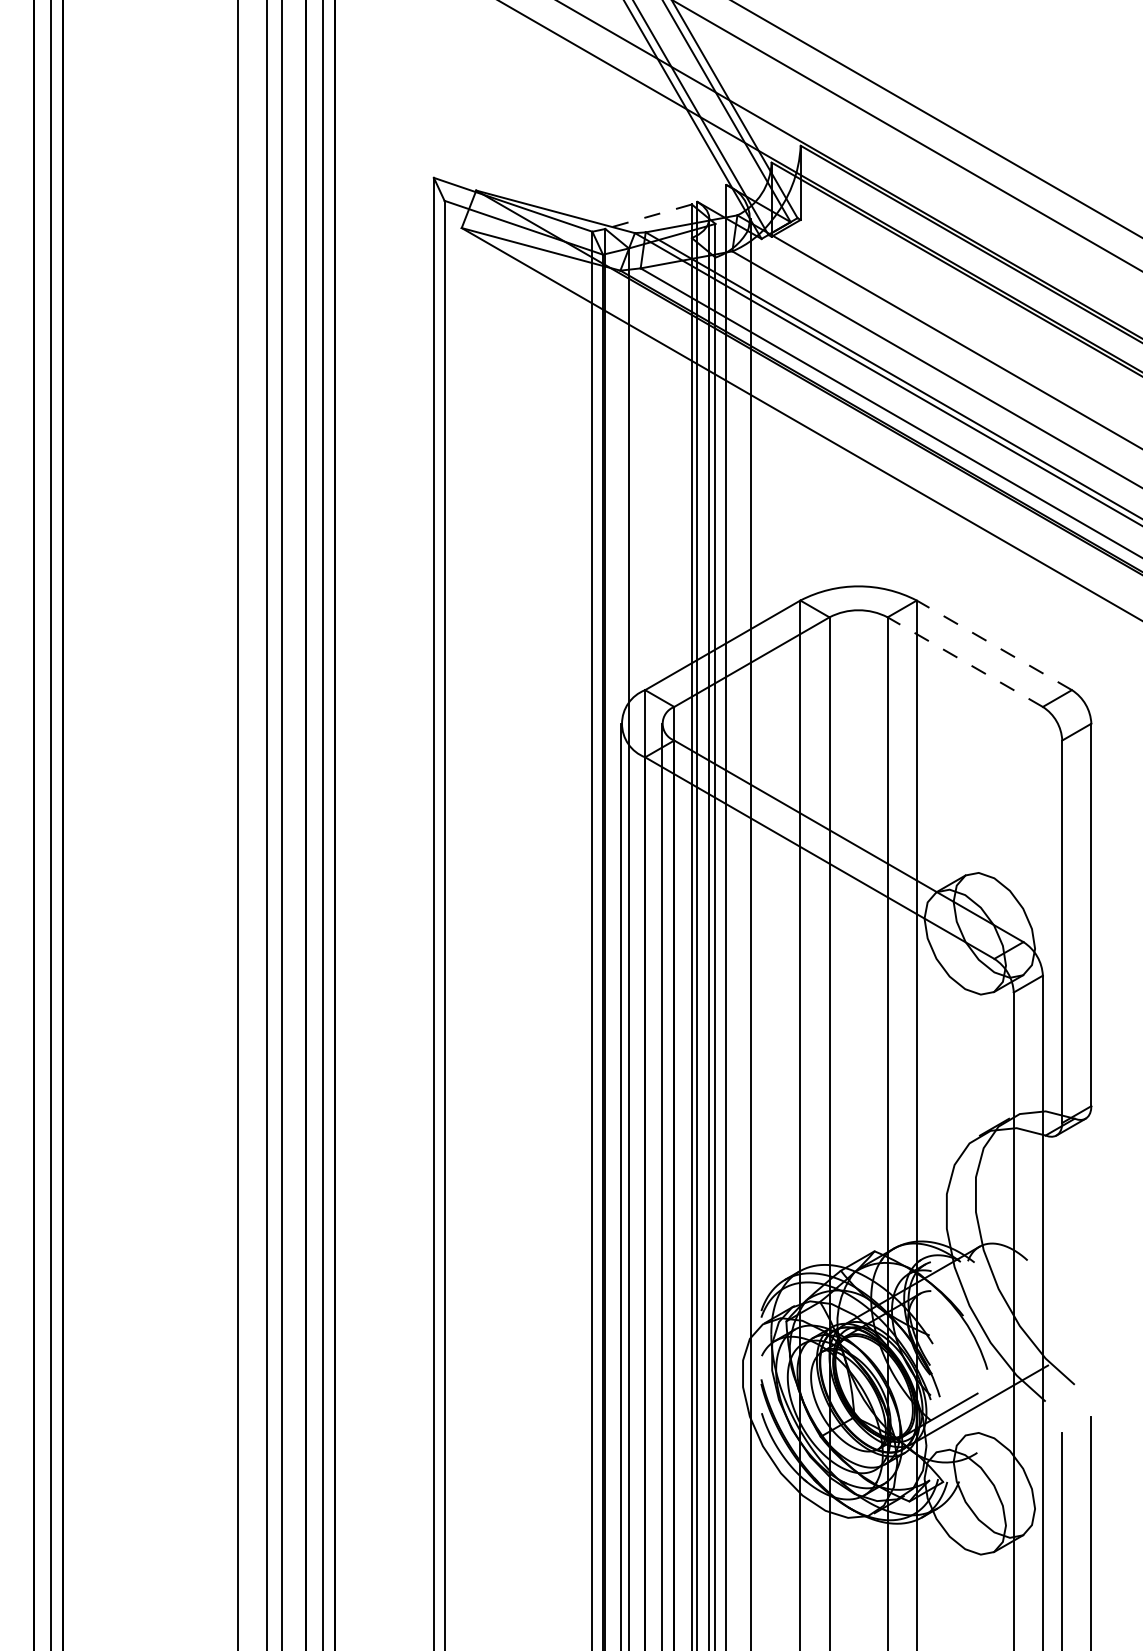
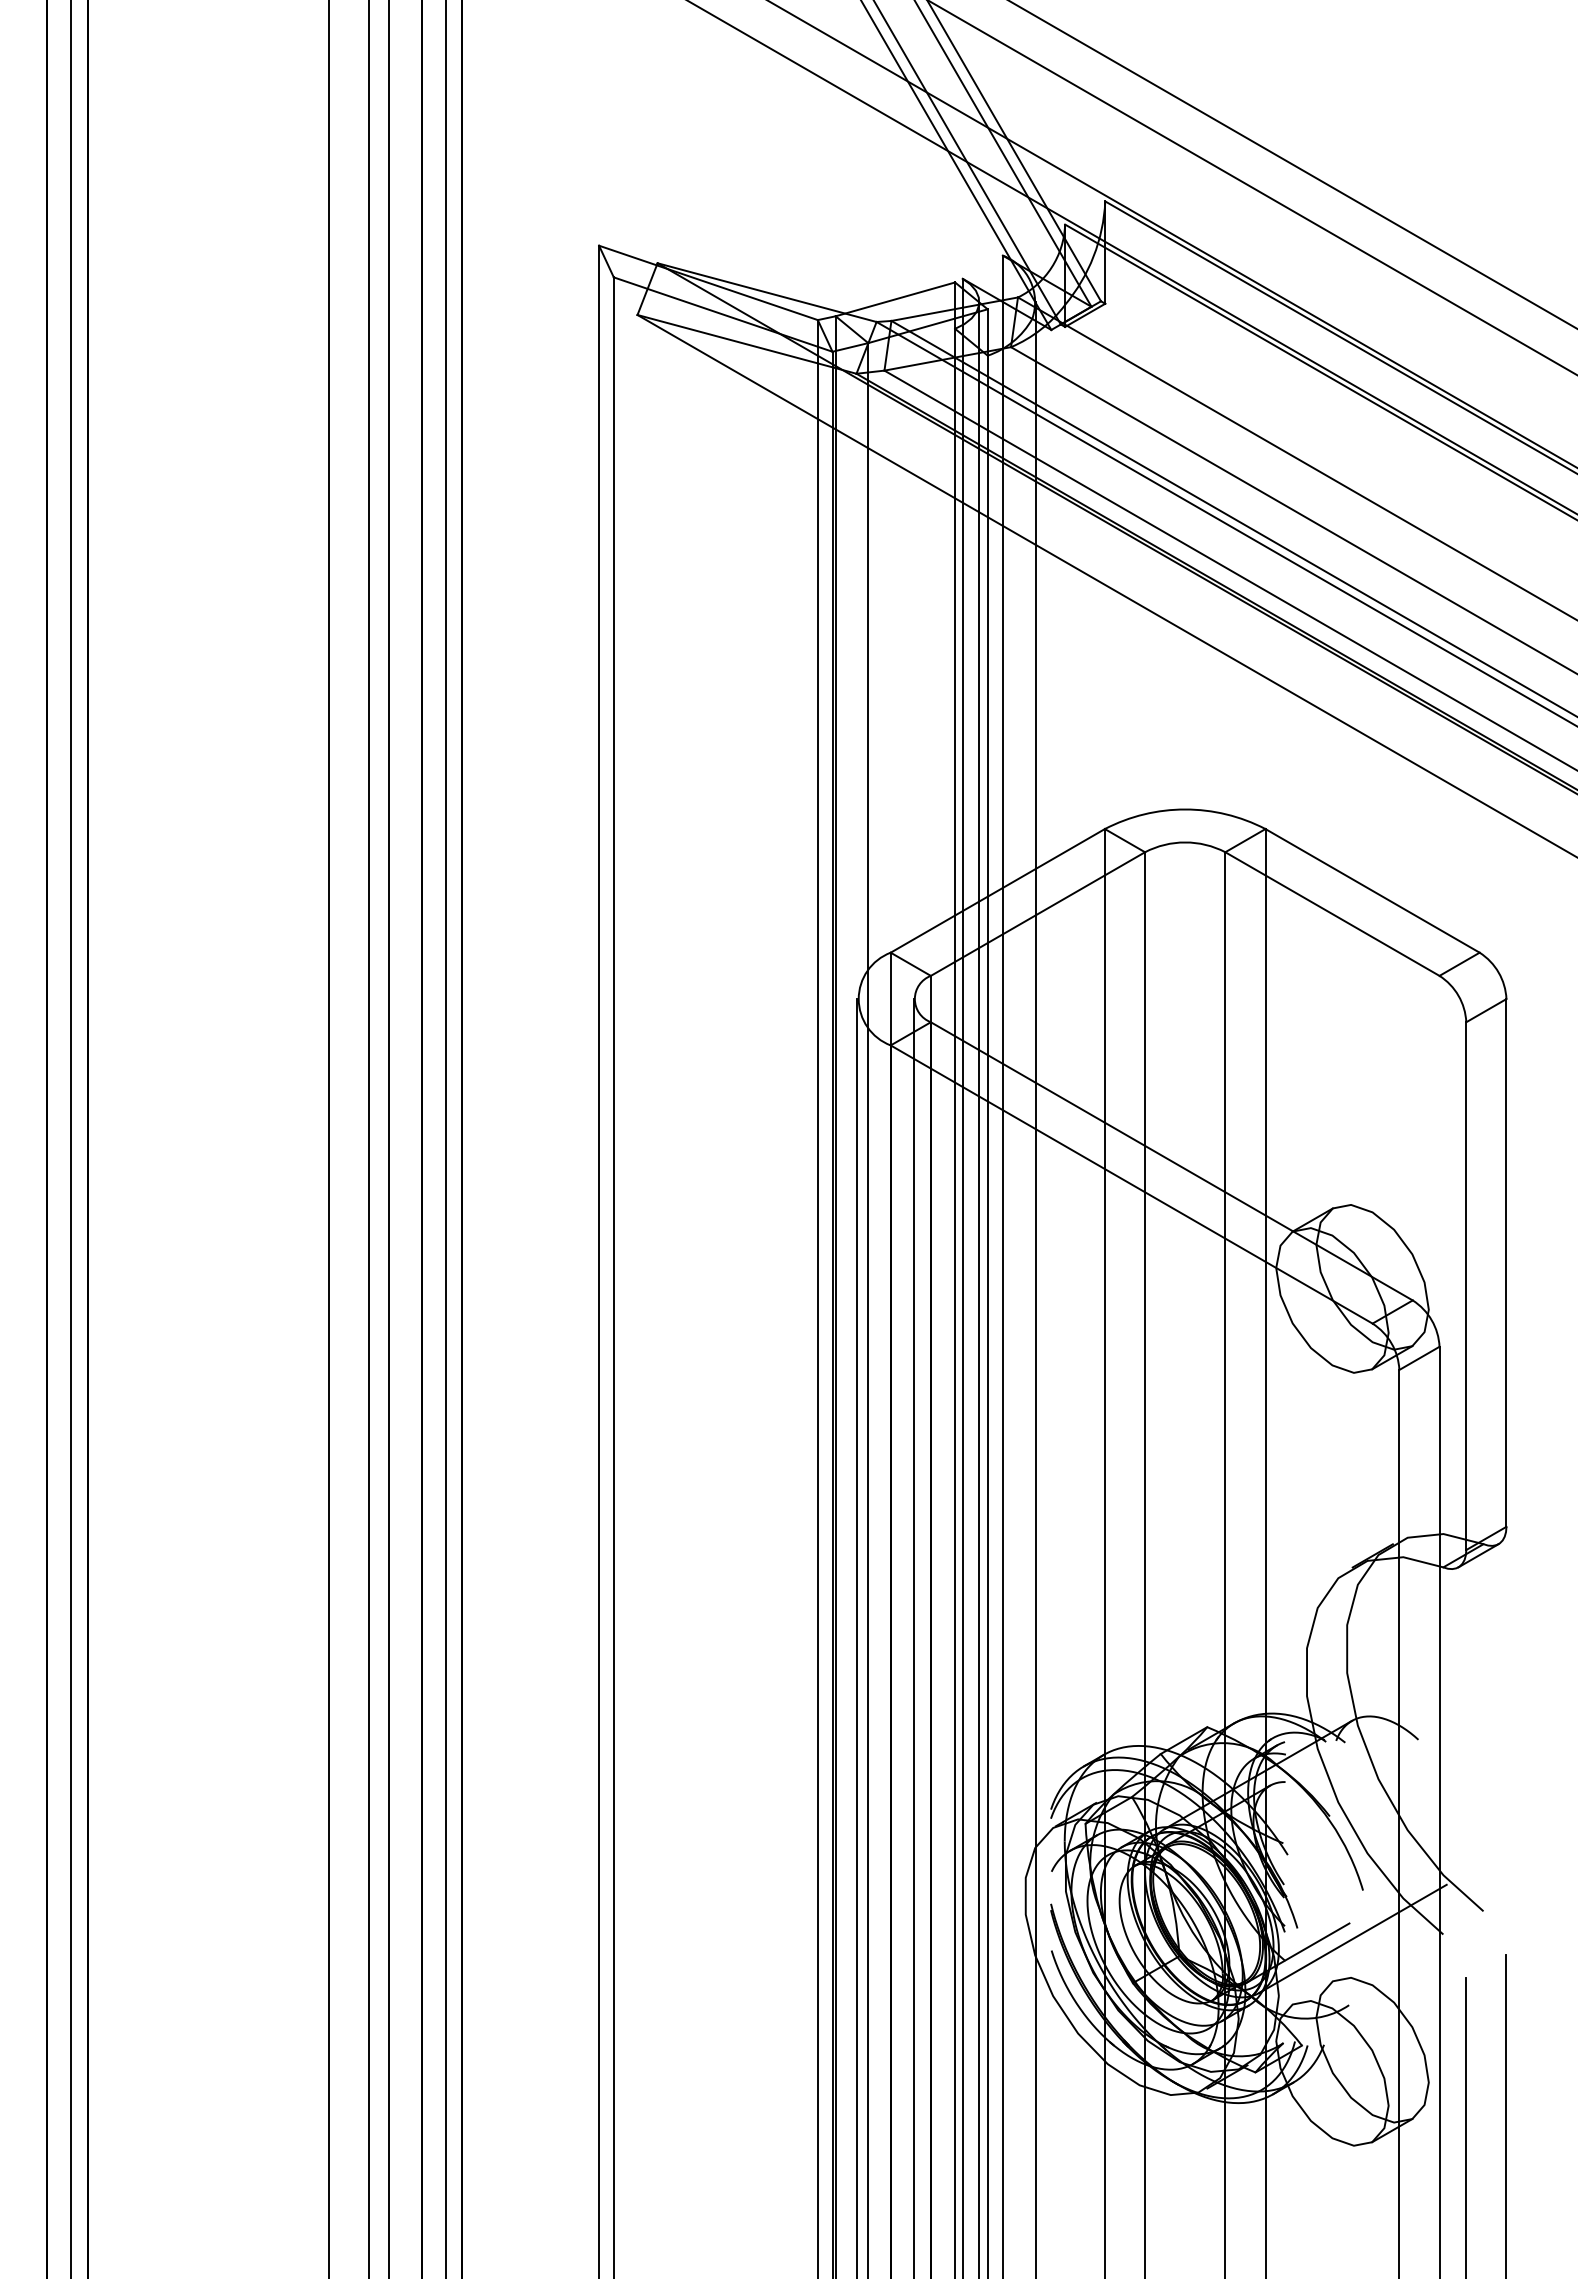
line: (647, 216) -> (894, 299), dashed -> solid
line: (994, 645) -> (1372, 890), dashed -> solid
line: (965, 662) -> (1332, 914), dashed -> solid

